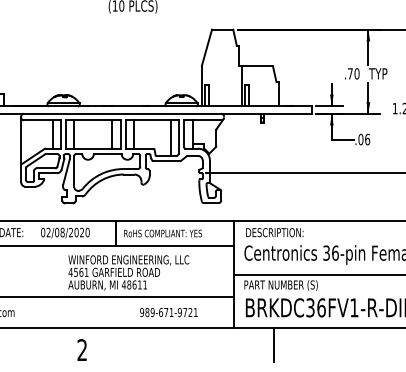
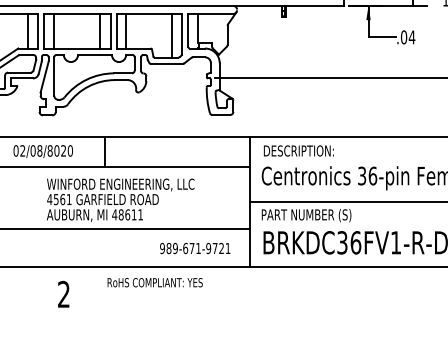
text: (367, 139) -> (412, 37), .06 -> .04
text: (71, 232) -> (50, 150), 02/08/2020 -> 02/08/8020
text: (162, 233) -> (154, 282), moved
text: (168, 312) -> (194, 248), moved
line: (273, 344) -> (297, 287), removed

